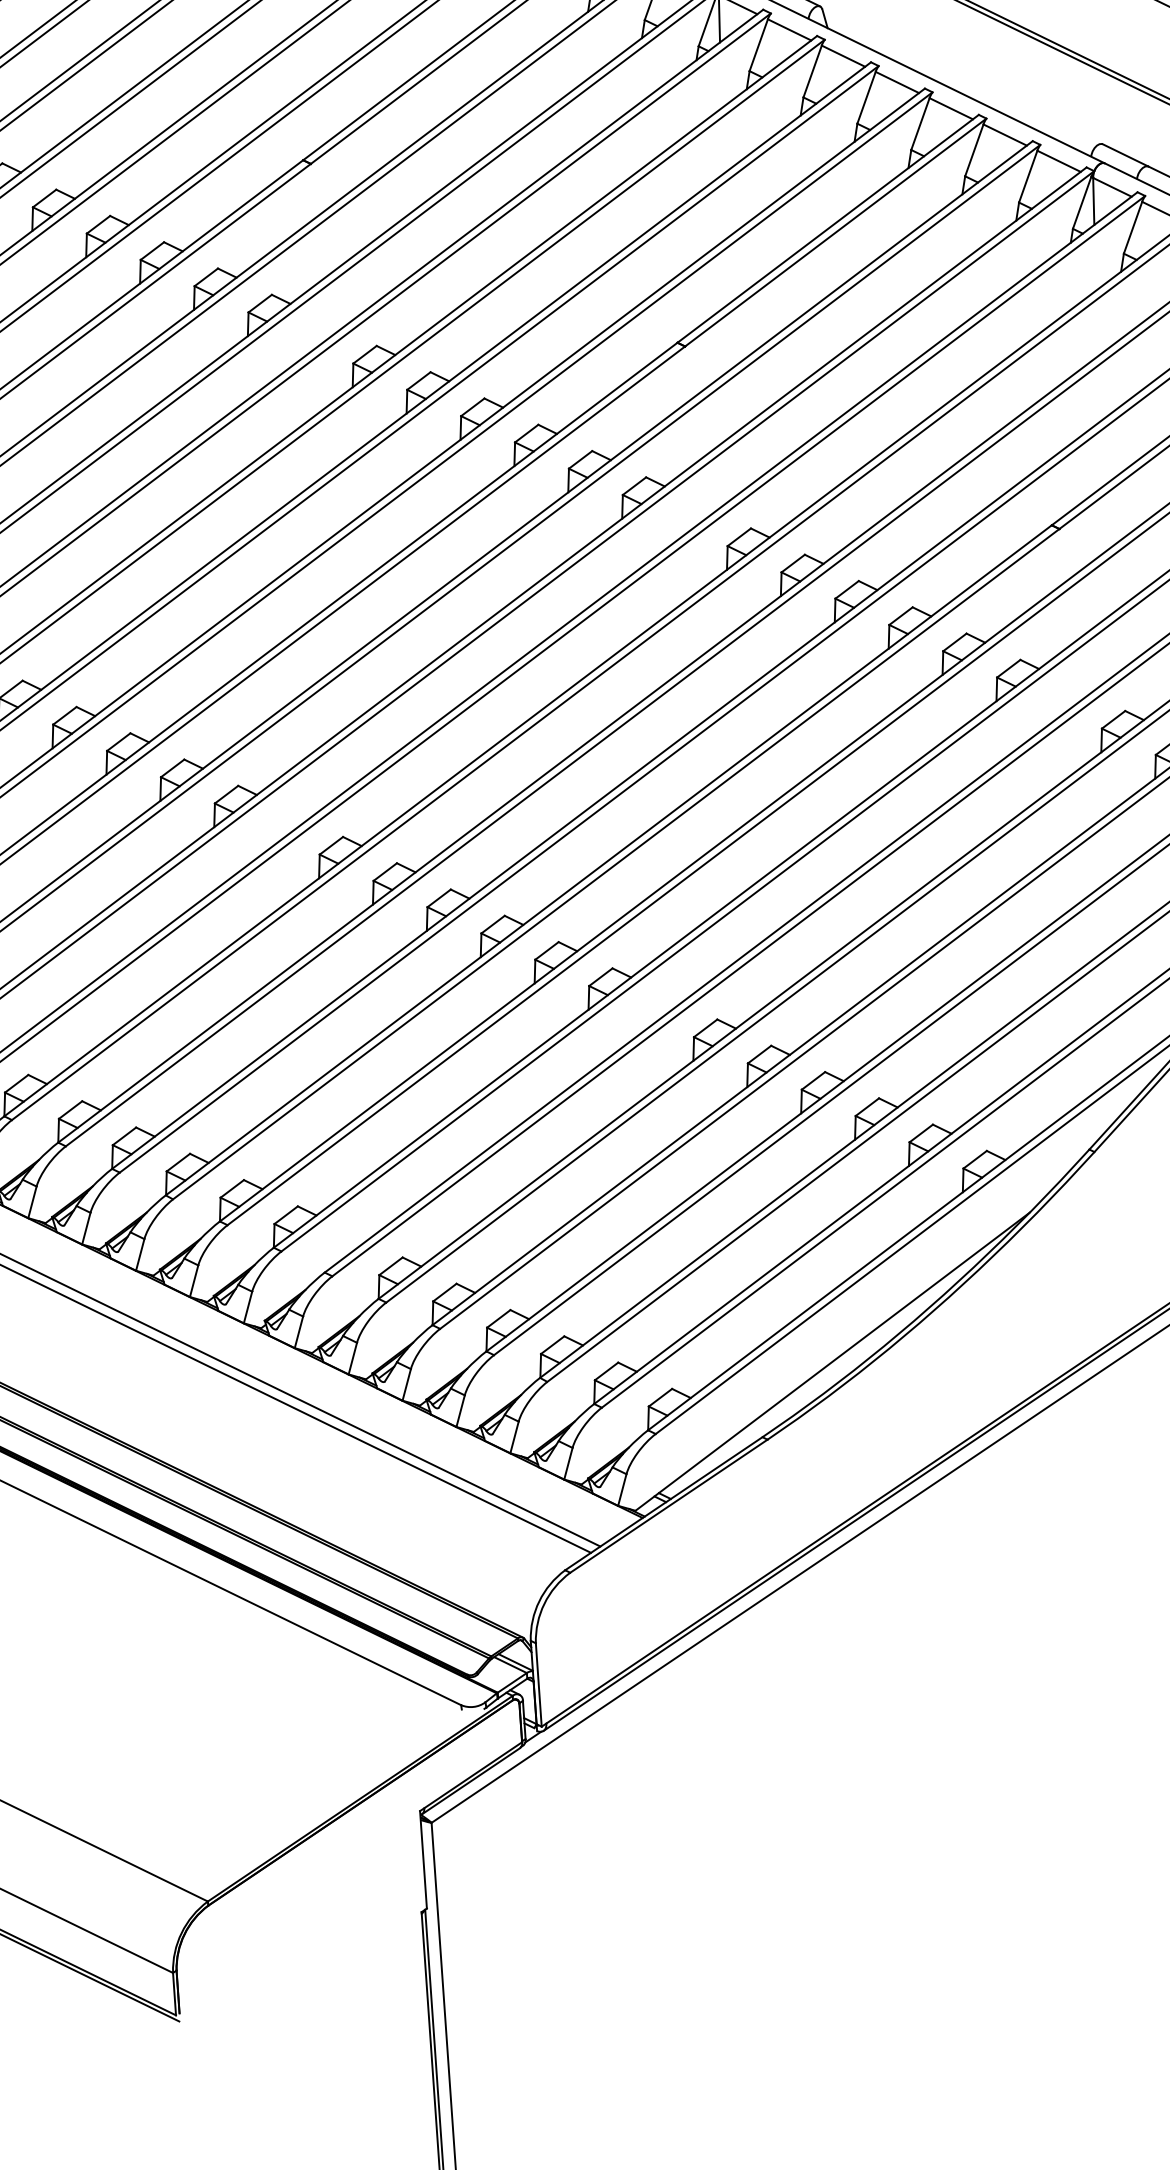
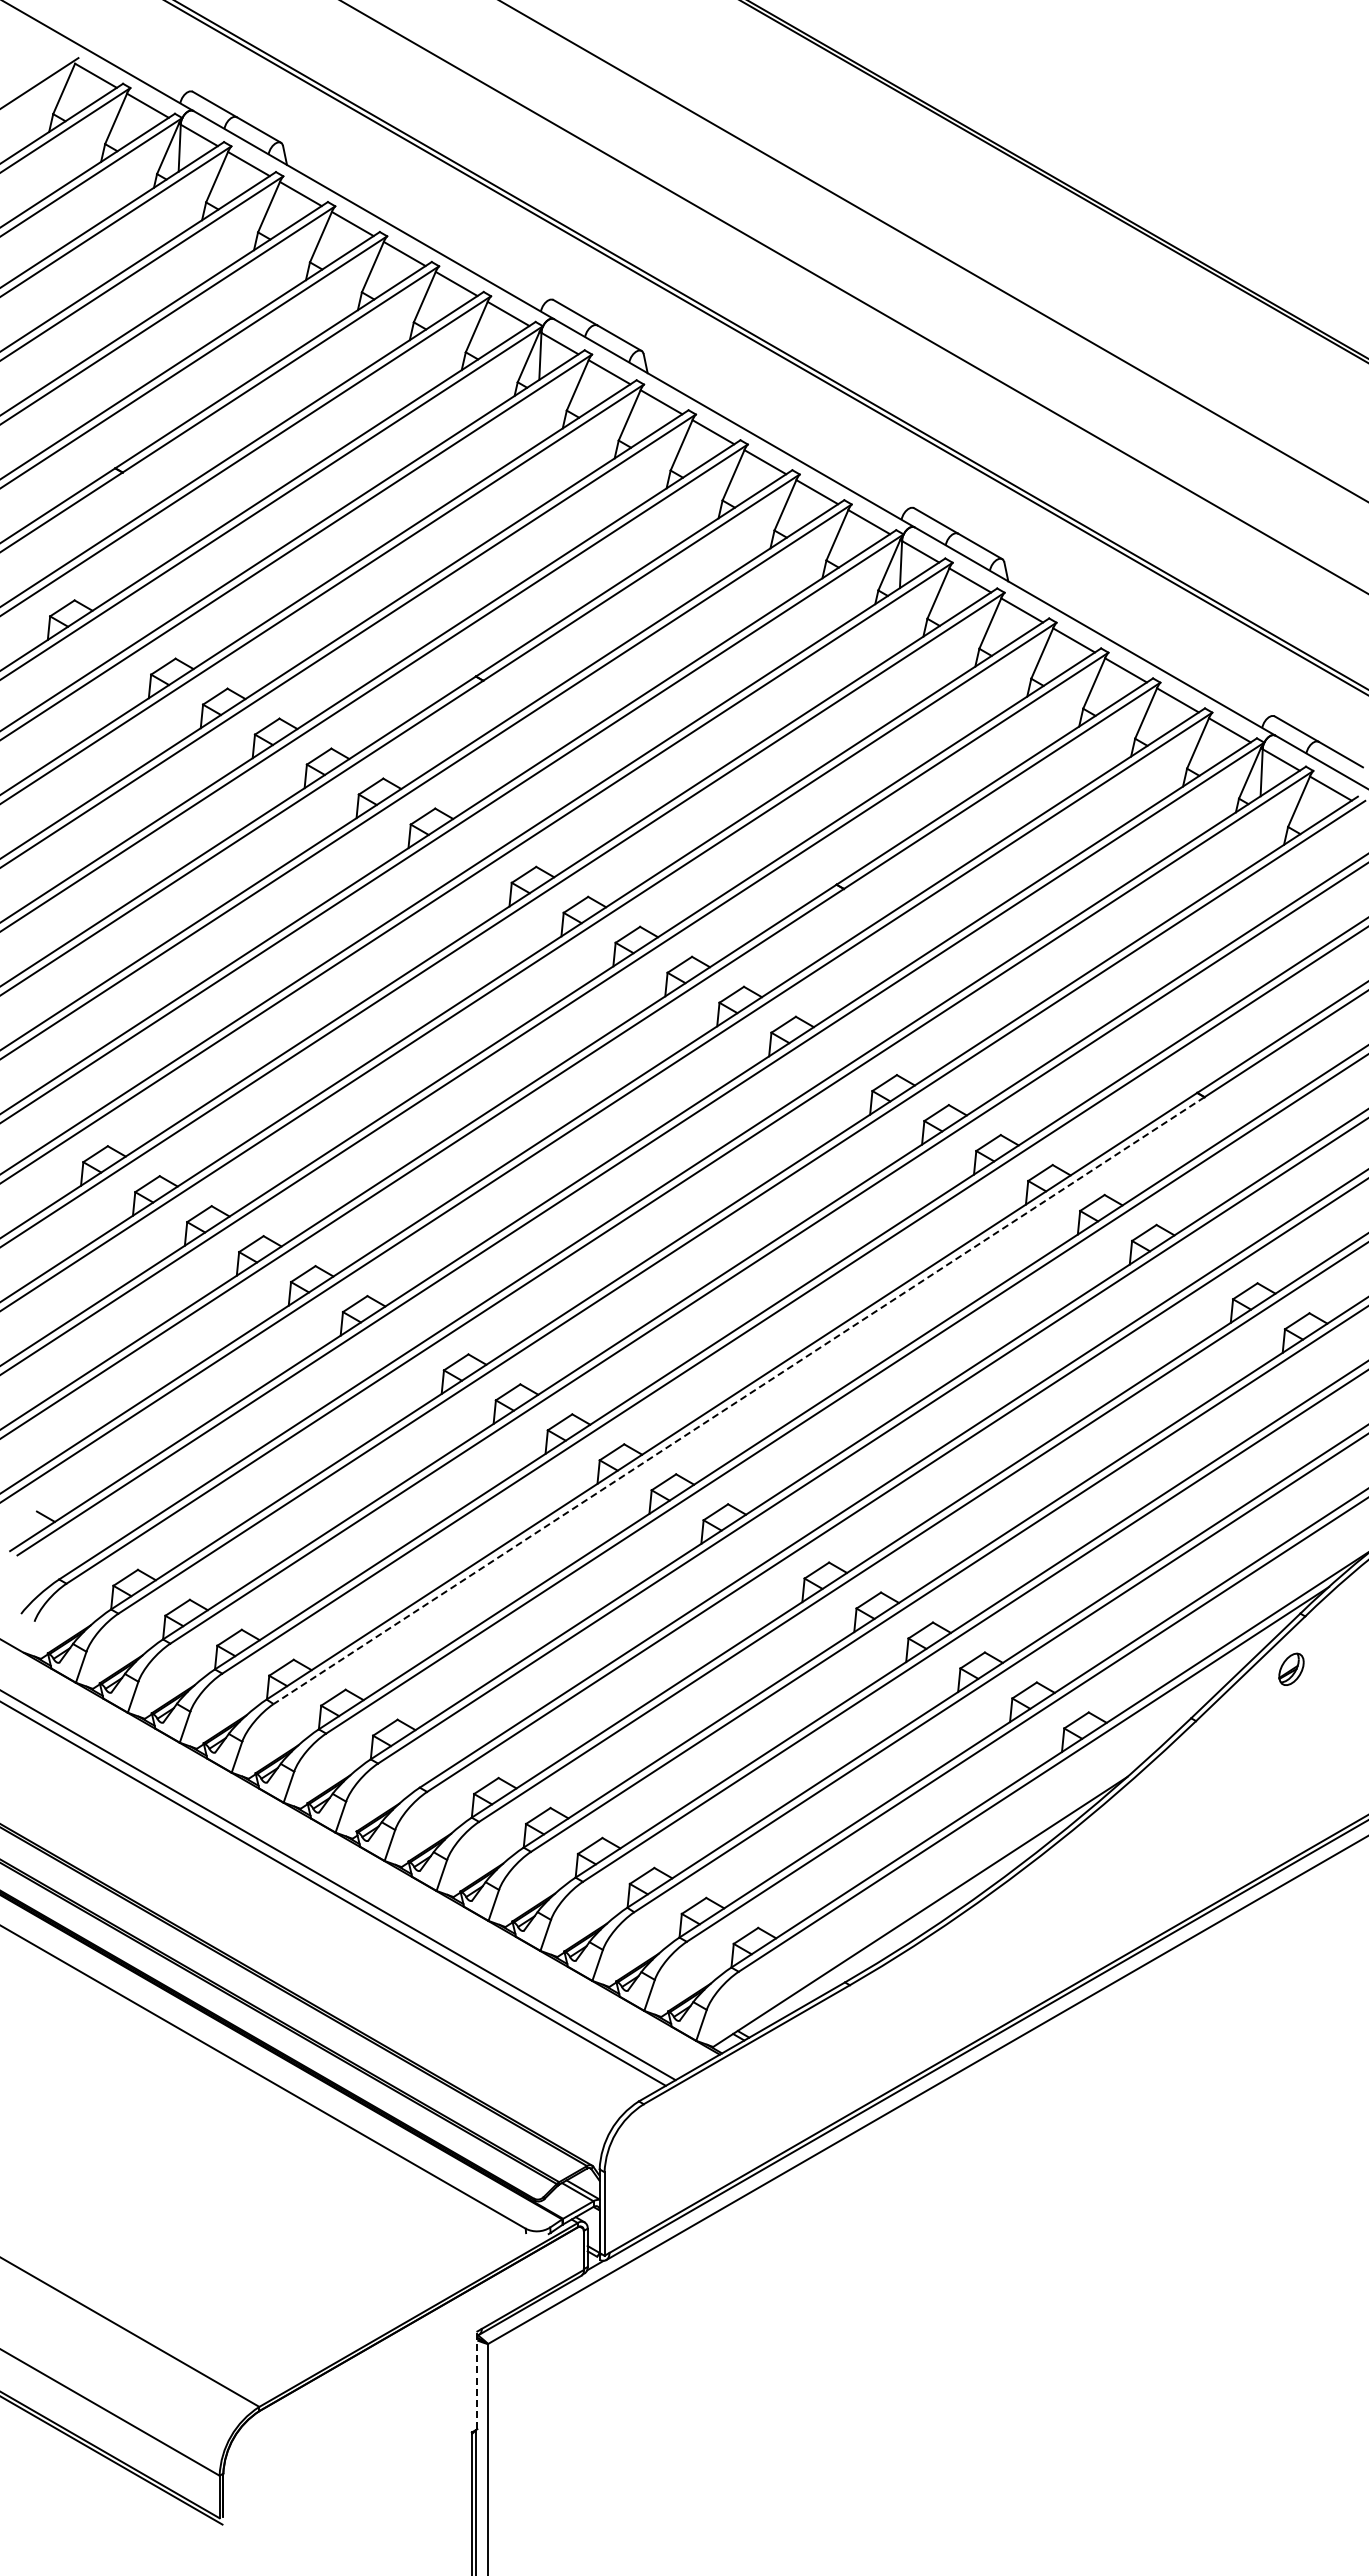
line: (616, 864) -> (739, 1400), solid -> dashed
line: (423, 1859) -> (477, 2380), solid -> dashed

